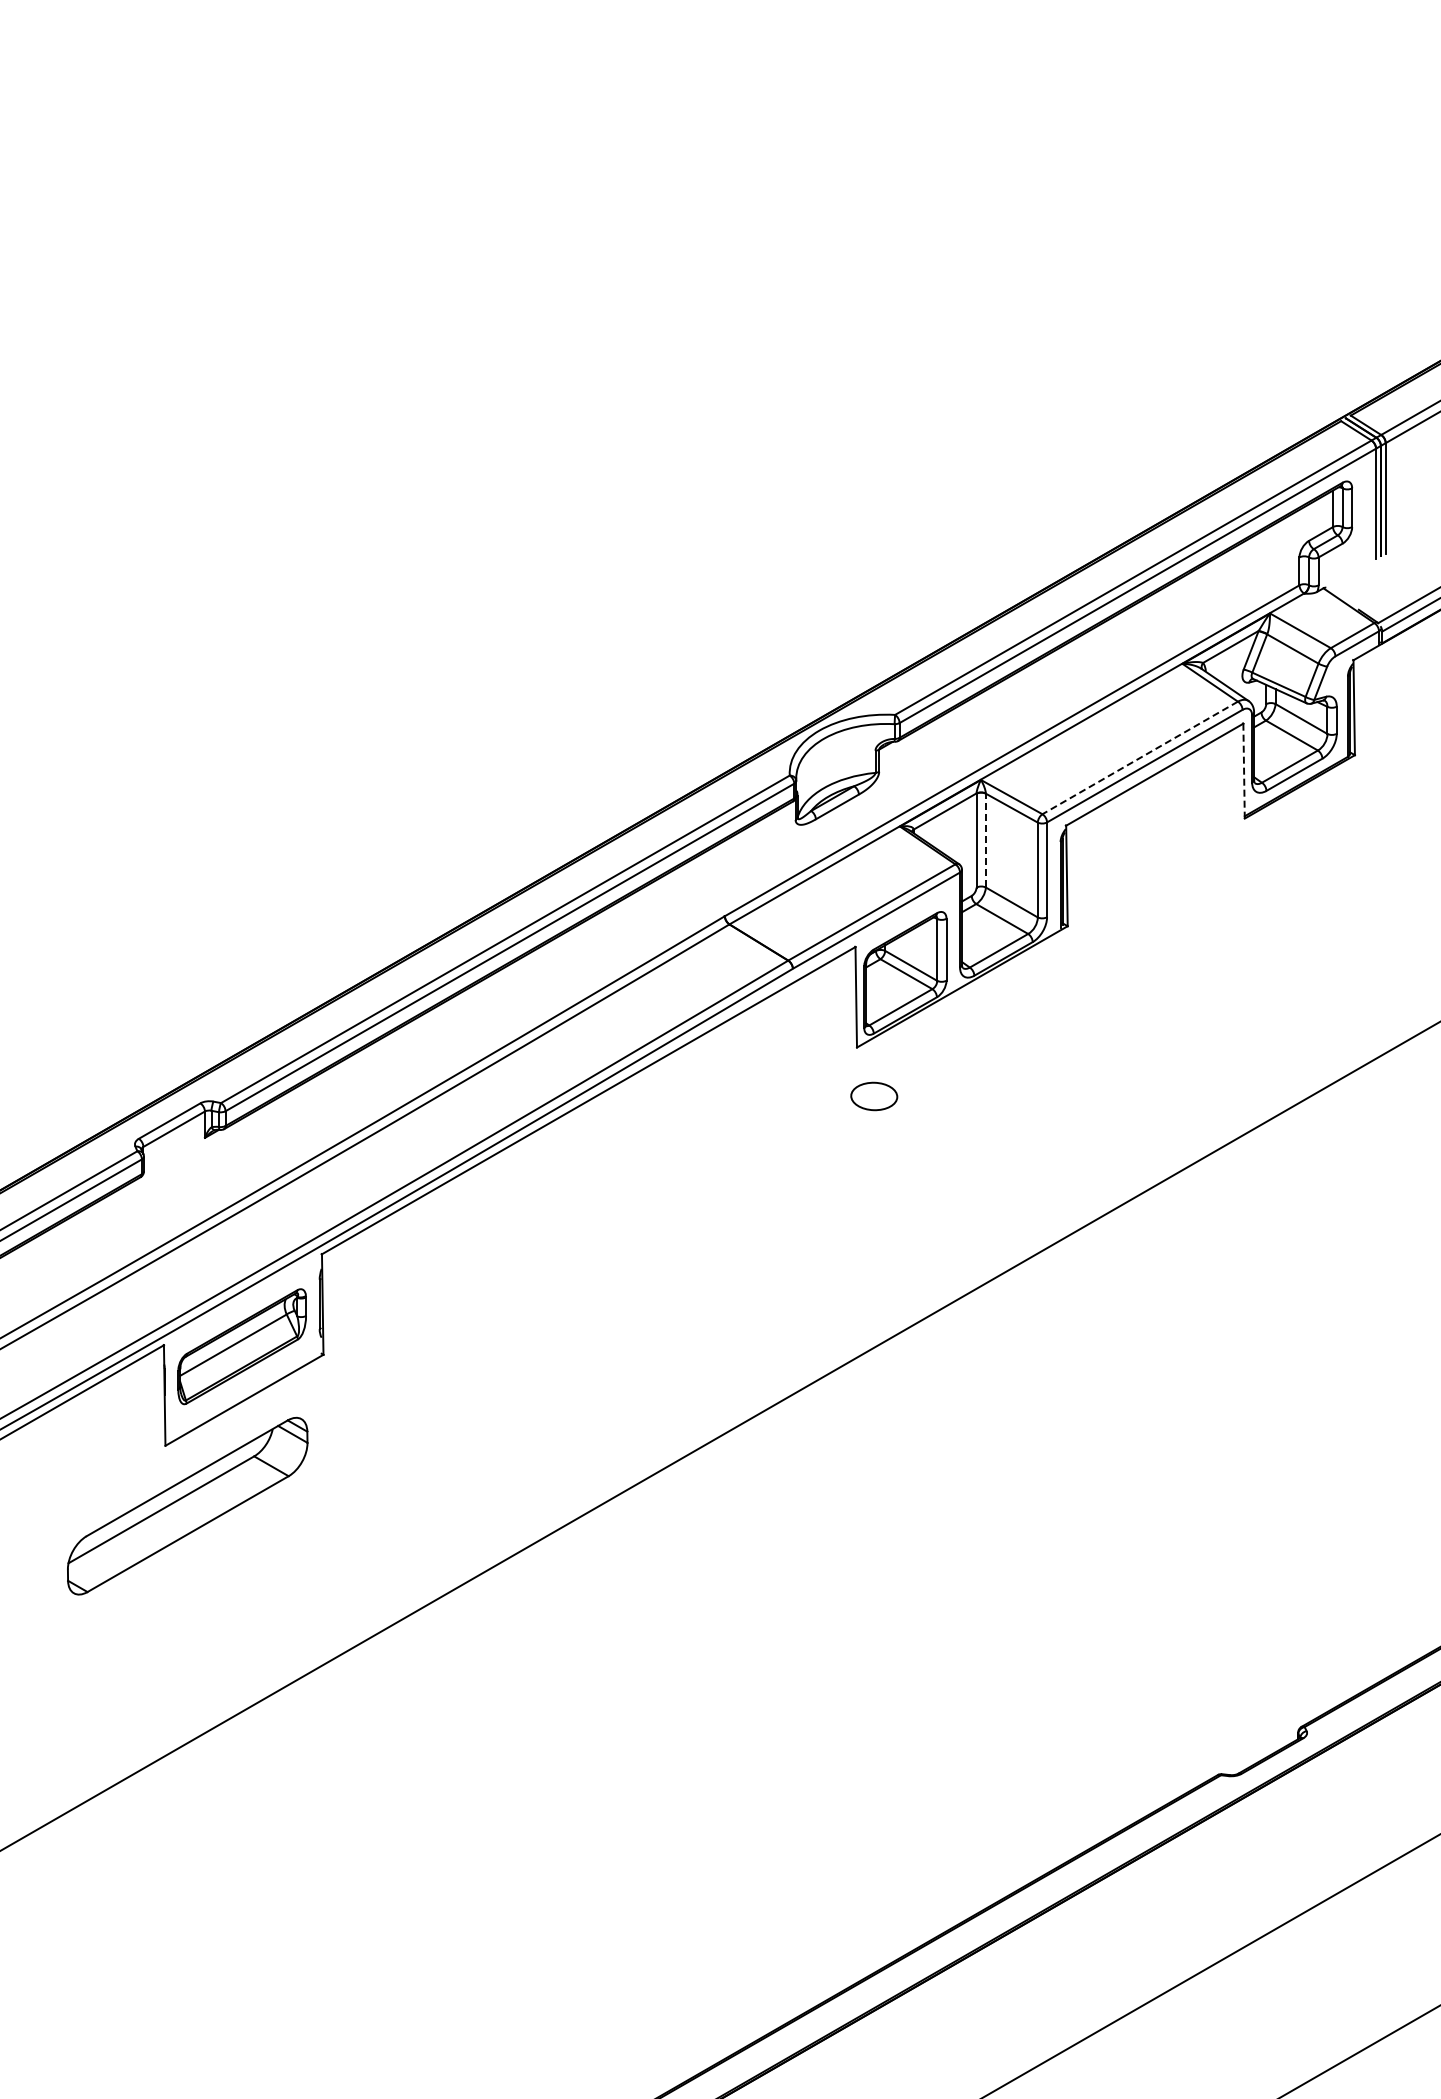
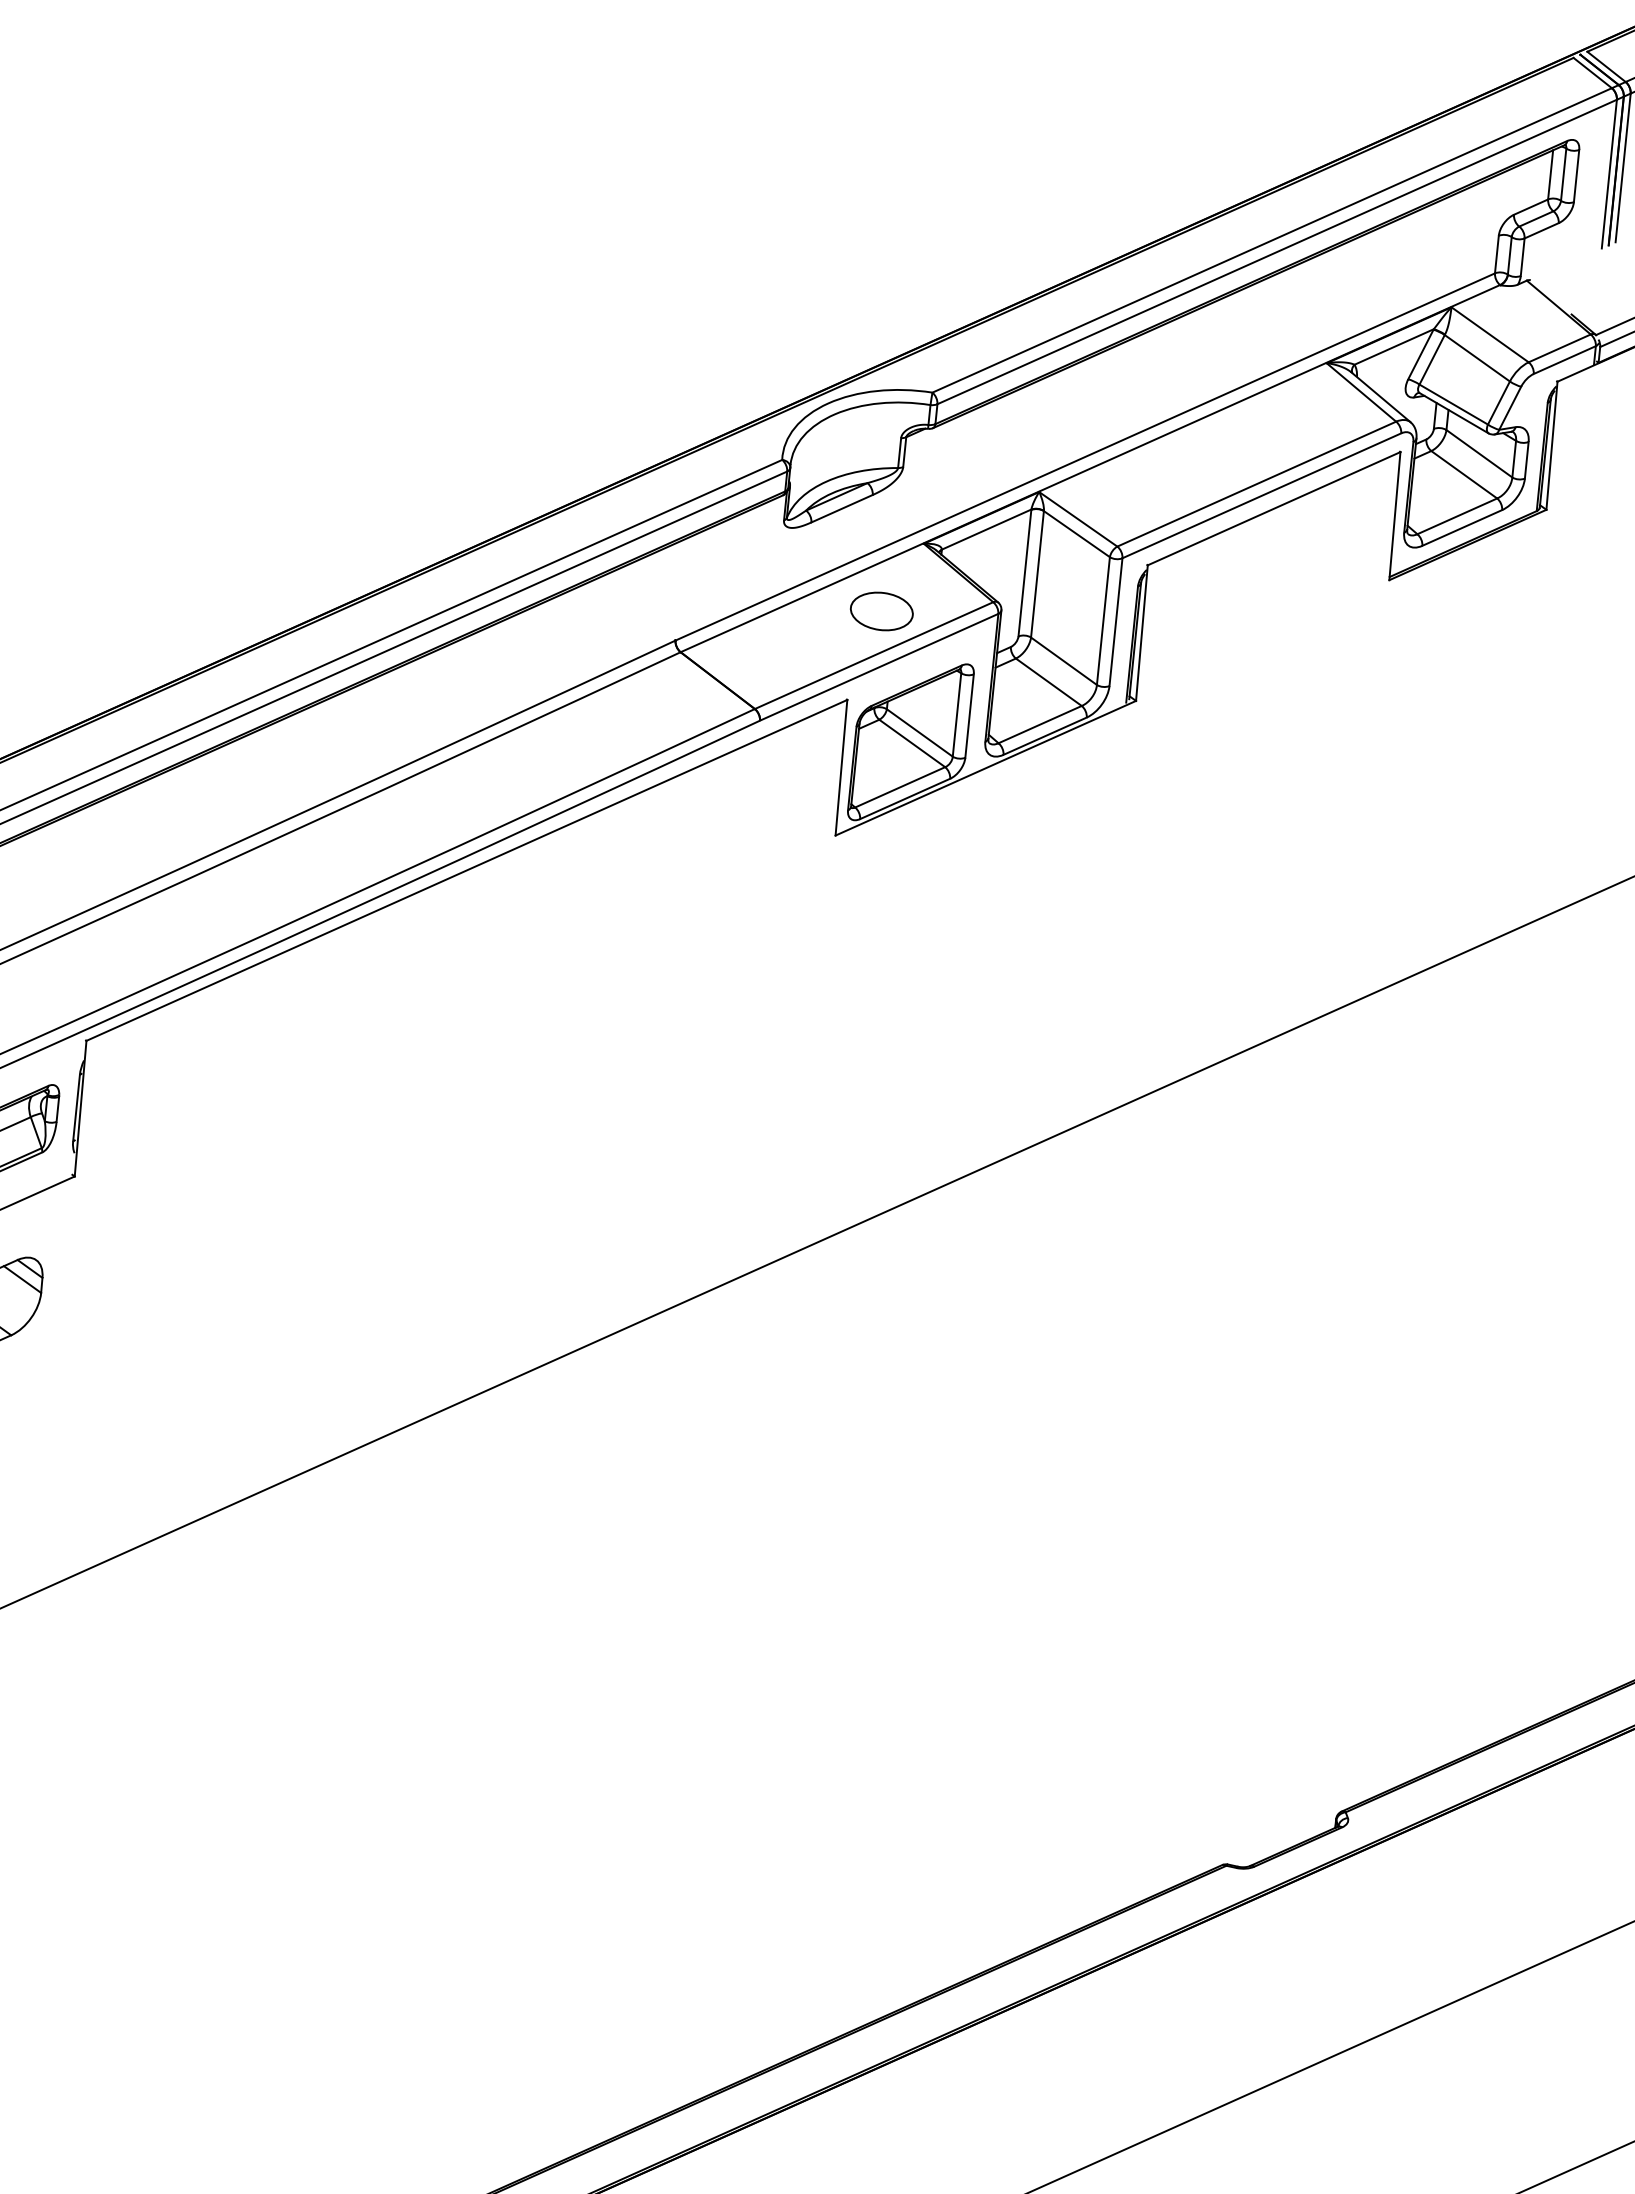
line: (1140, 757) -> (1257, 483), dashed -> solid
line: (1244, 771) -> (1395, 516), dashed -> solid
line: (985, 840) -> (1037, 574), dashed -> solid
part: (874, 1096) -> (882, 611), moved

